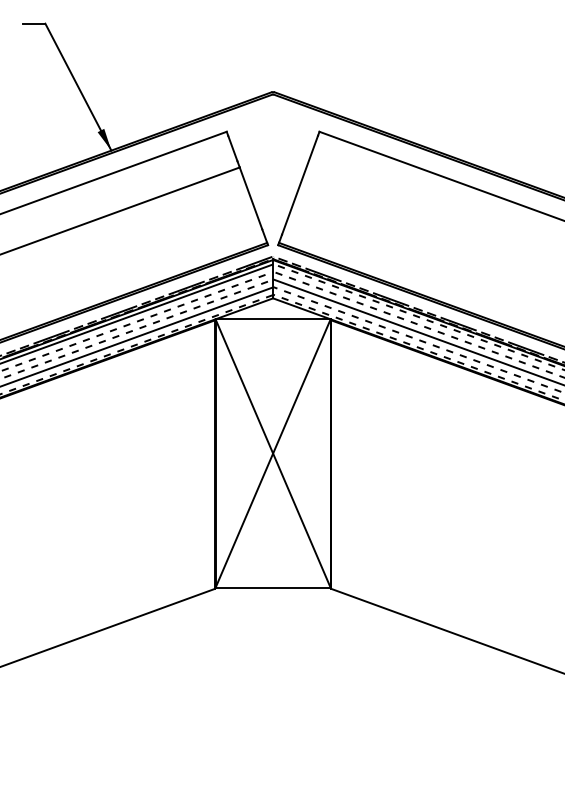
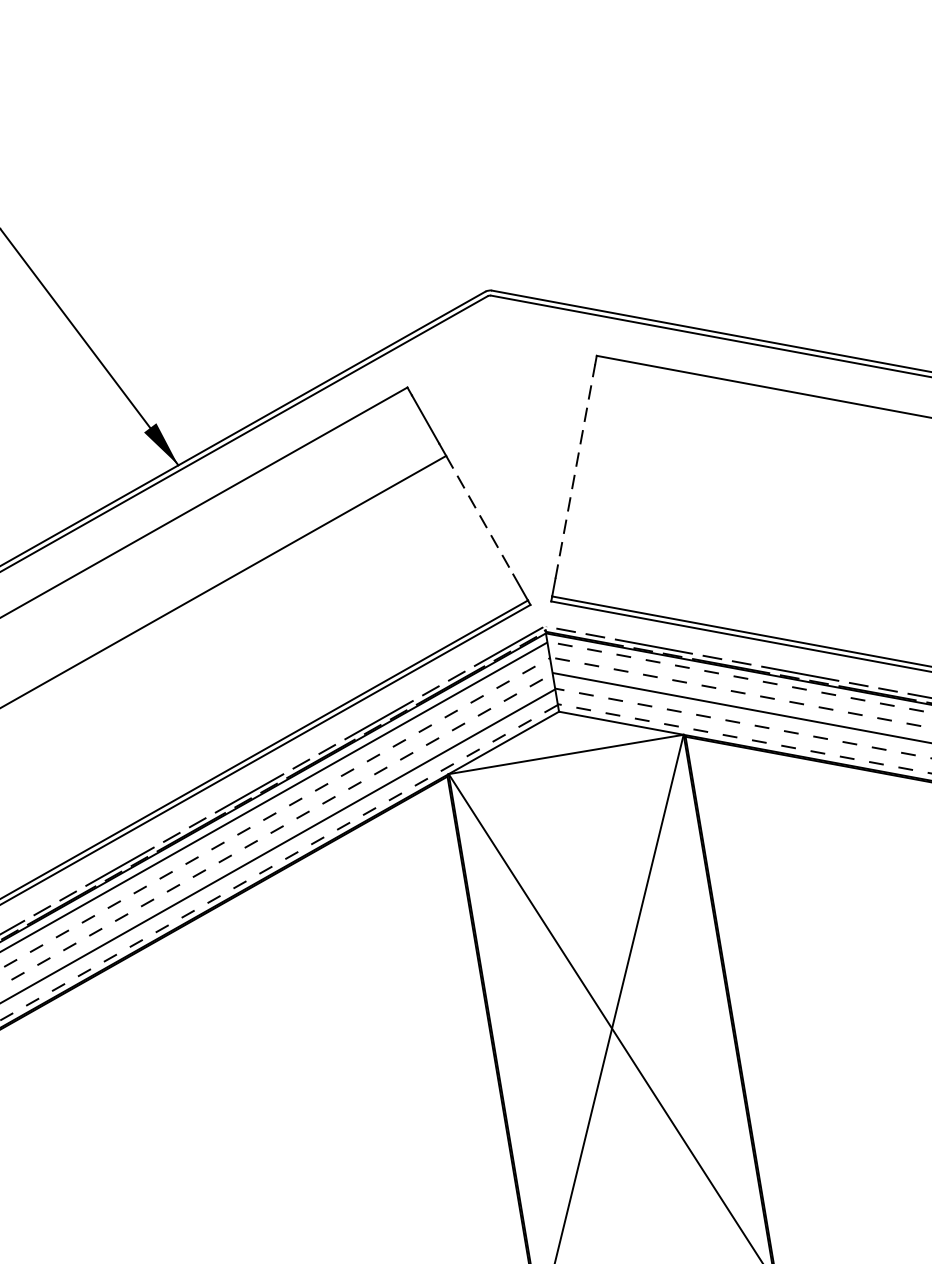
line: (300, 185) -> (576, 471), solid -> dashed
line: (251, 198) -> (480, 515), solid -> dashed

